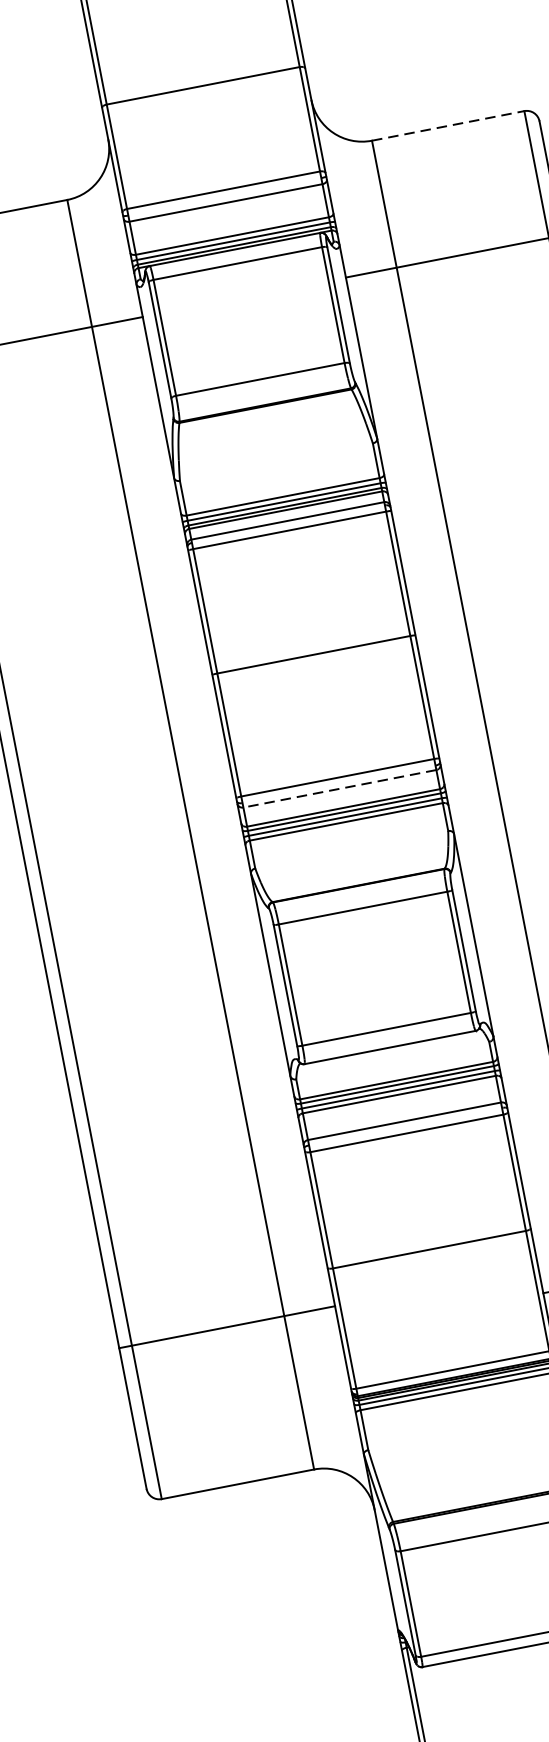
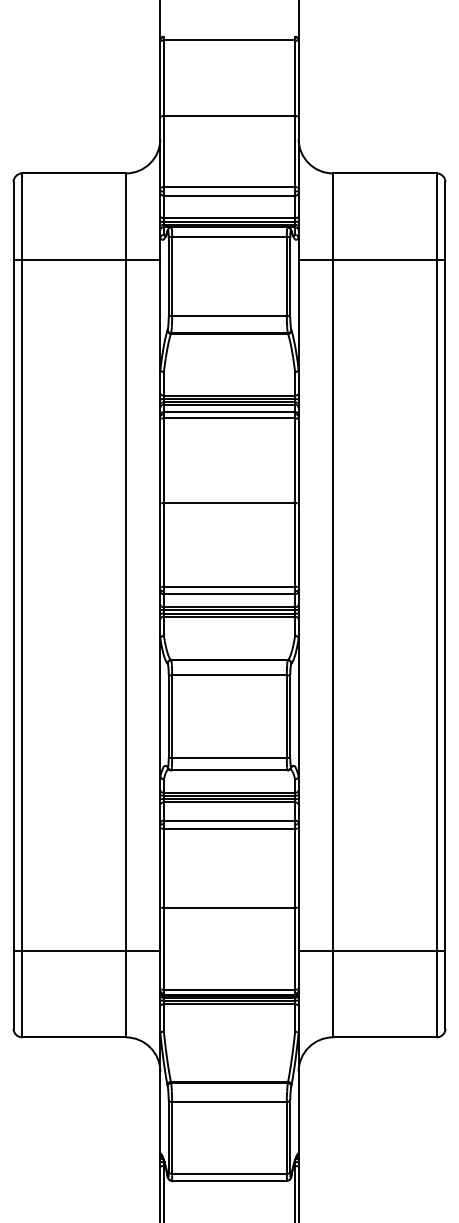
line: (447, 126) -> (384, 173), dashed -> solid
line: (339, 789) -> (229, 594), dashed -> solid
line: (226, 1326) -> (86, 950), moved

